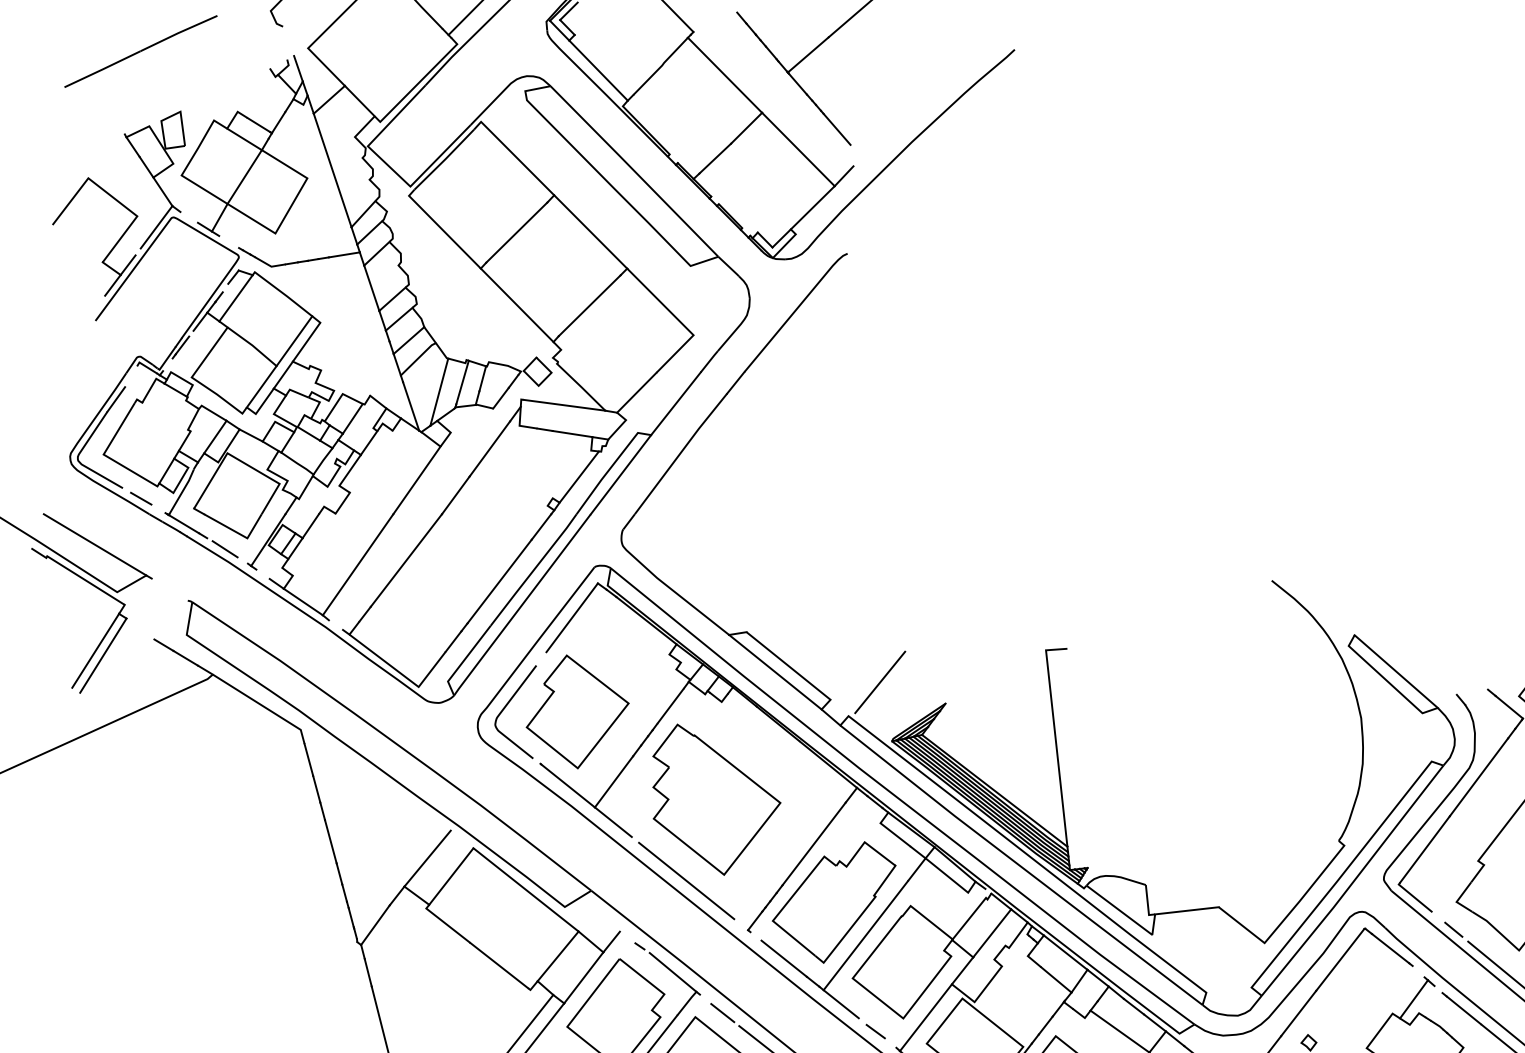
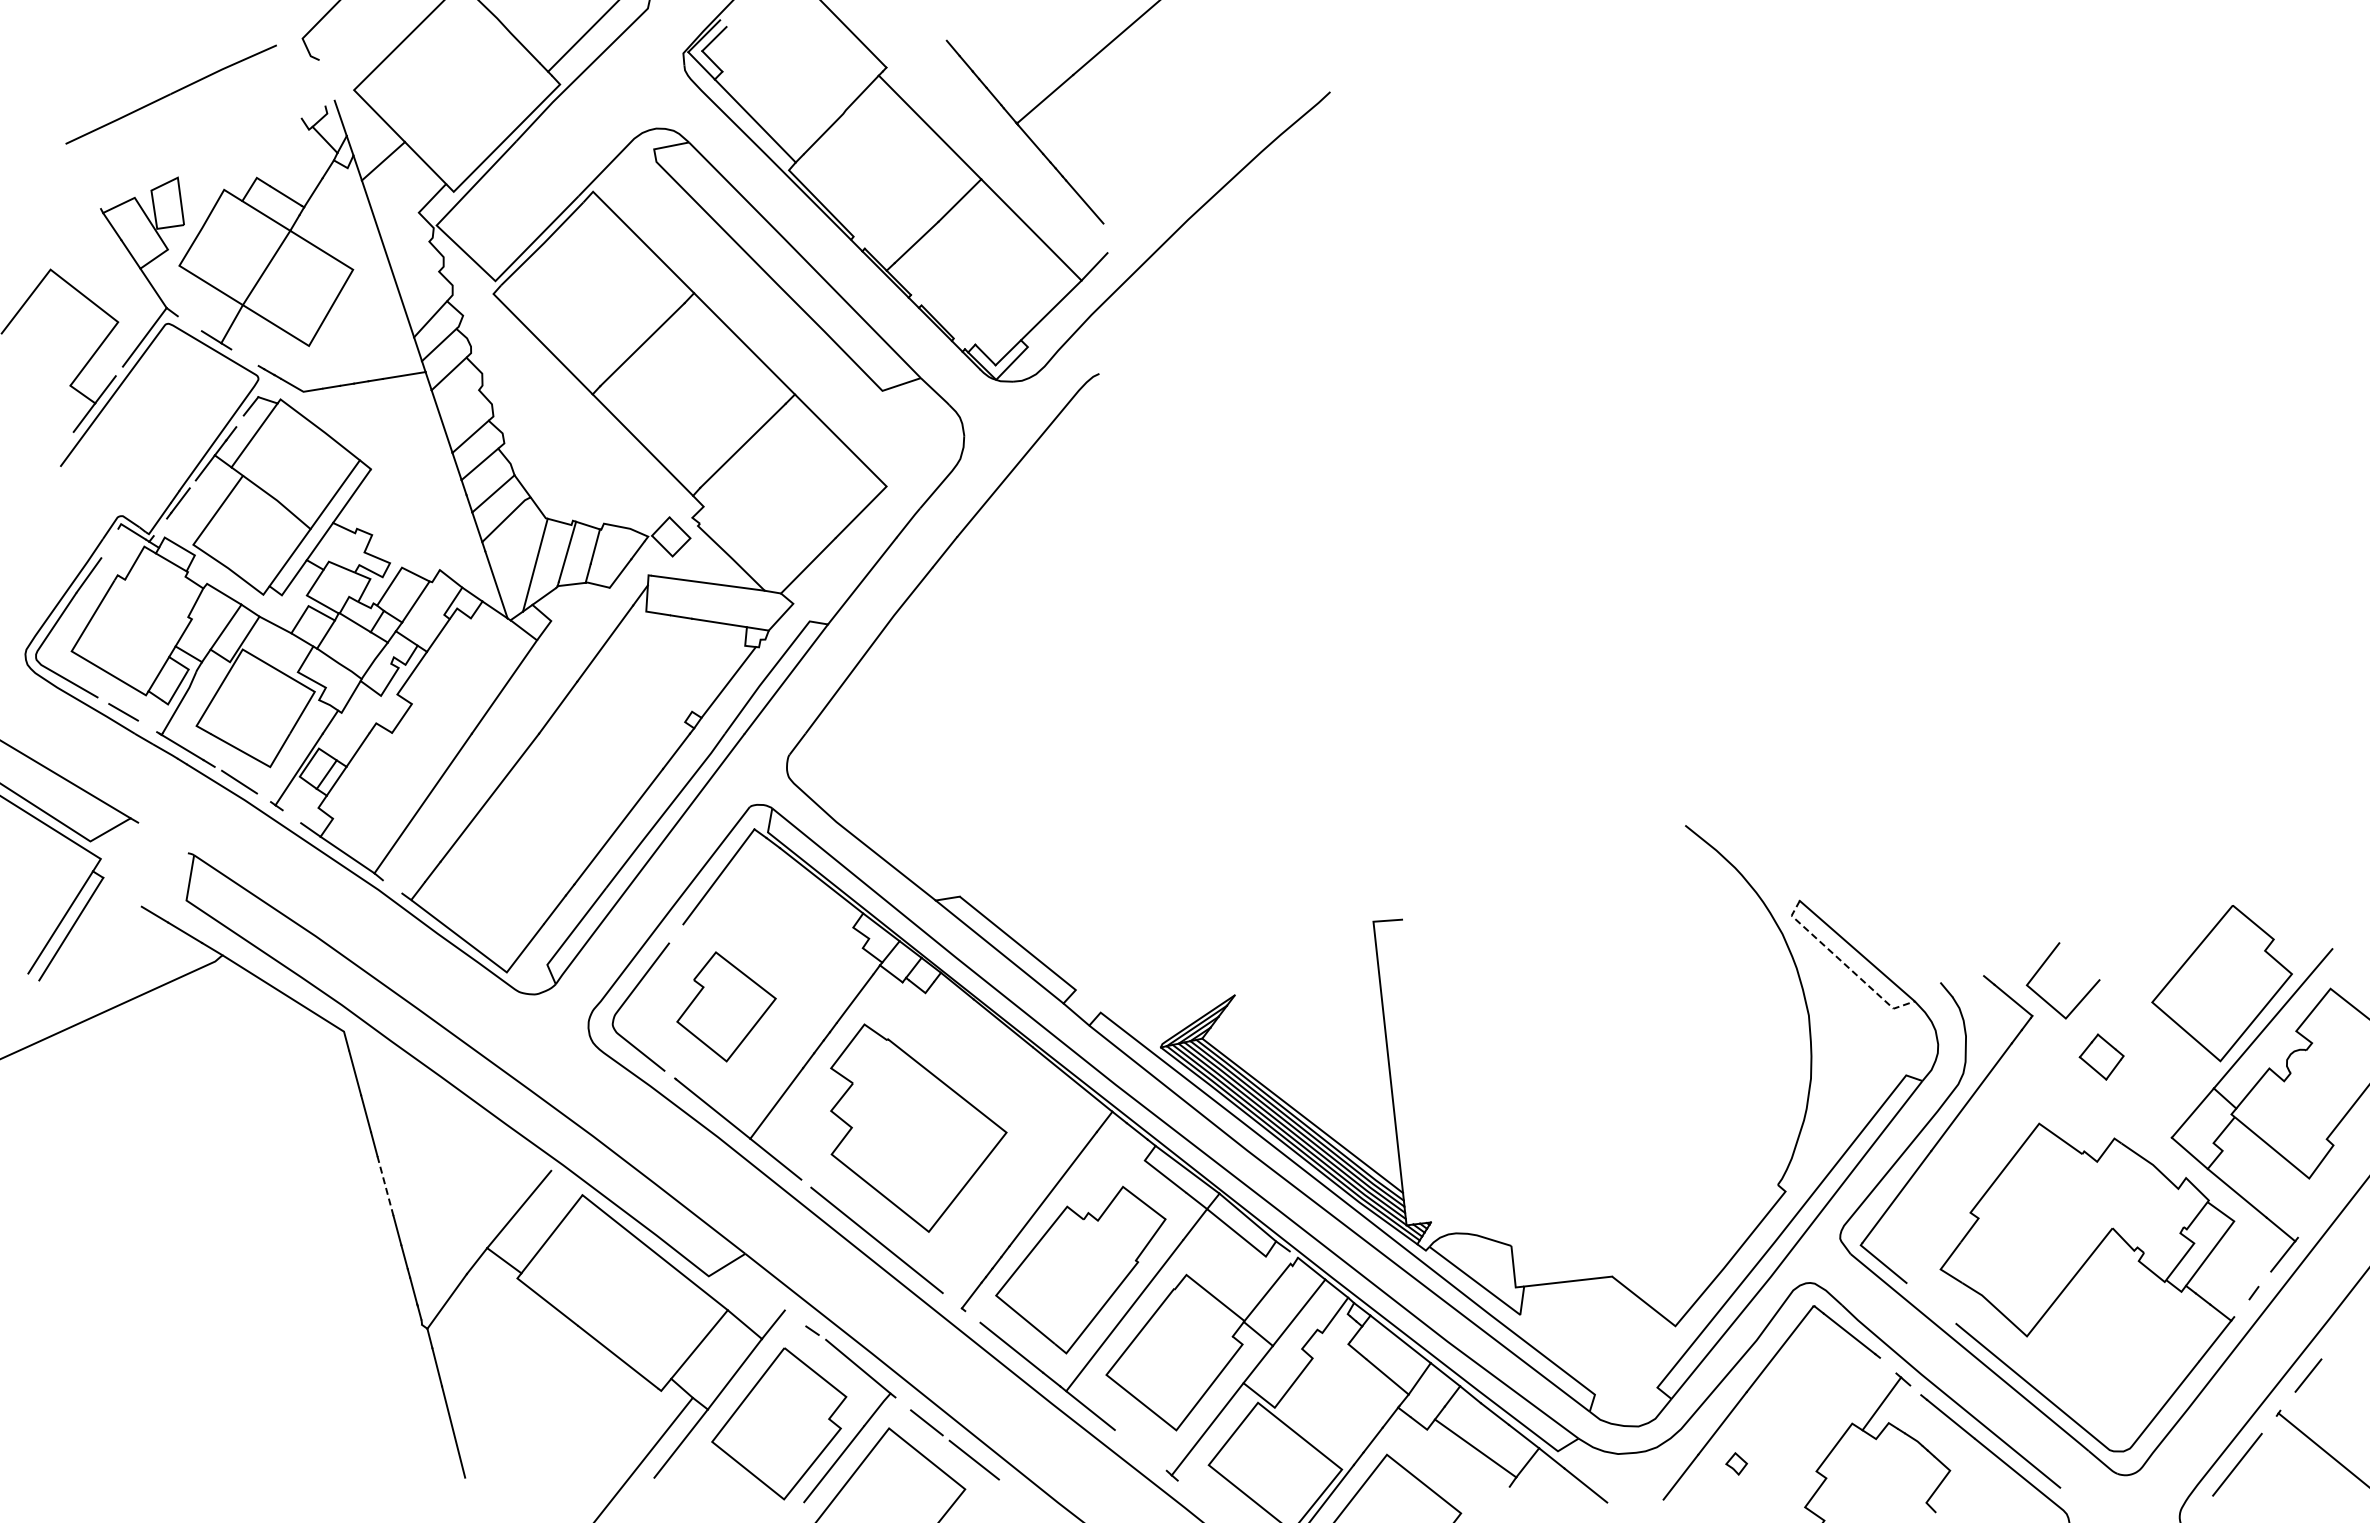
part: (140, 51) -> (170, 94), moved
line: (879, 681) -> (1143, 965), removed
line: (1386, 681) -> (1844, 964), solid -> dashed
part: (577, 711) -> (726, 1006), size x0.7
line: (330, 841) -> (385, 1186), solid -> dashed
line: (1453, 929) -> (1936, 1307), removed
line: (875, 1031) -> (1137, 1448), removed

